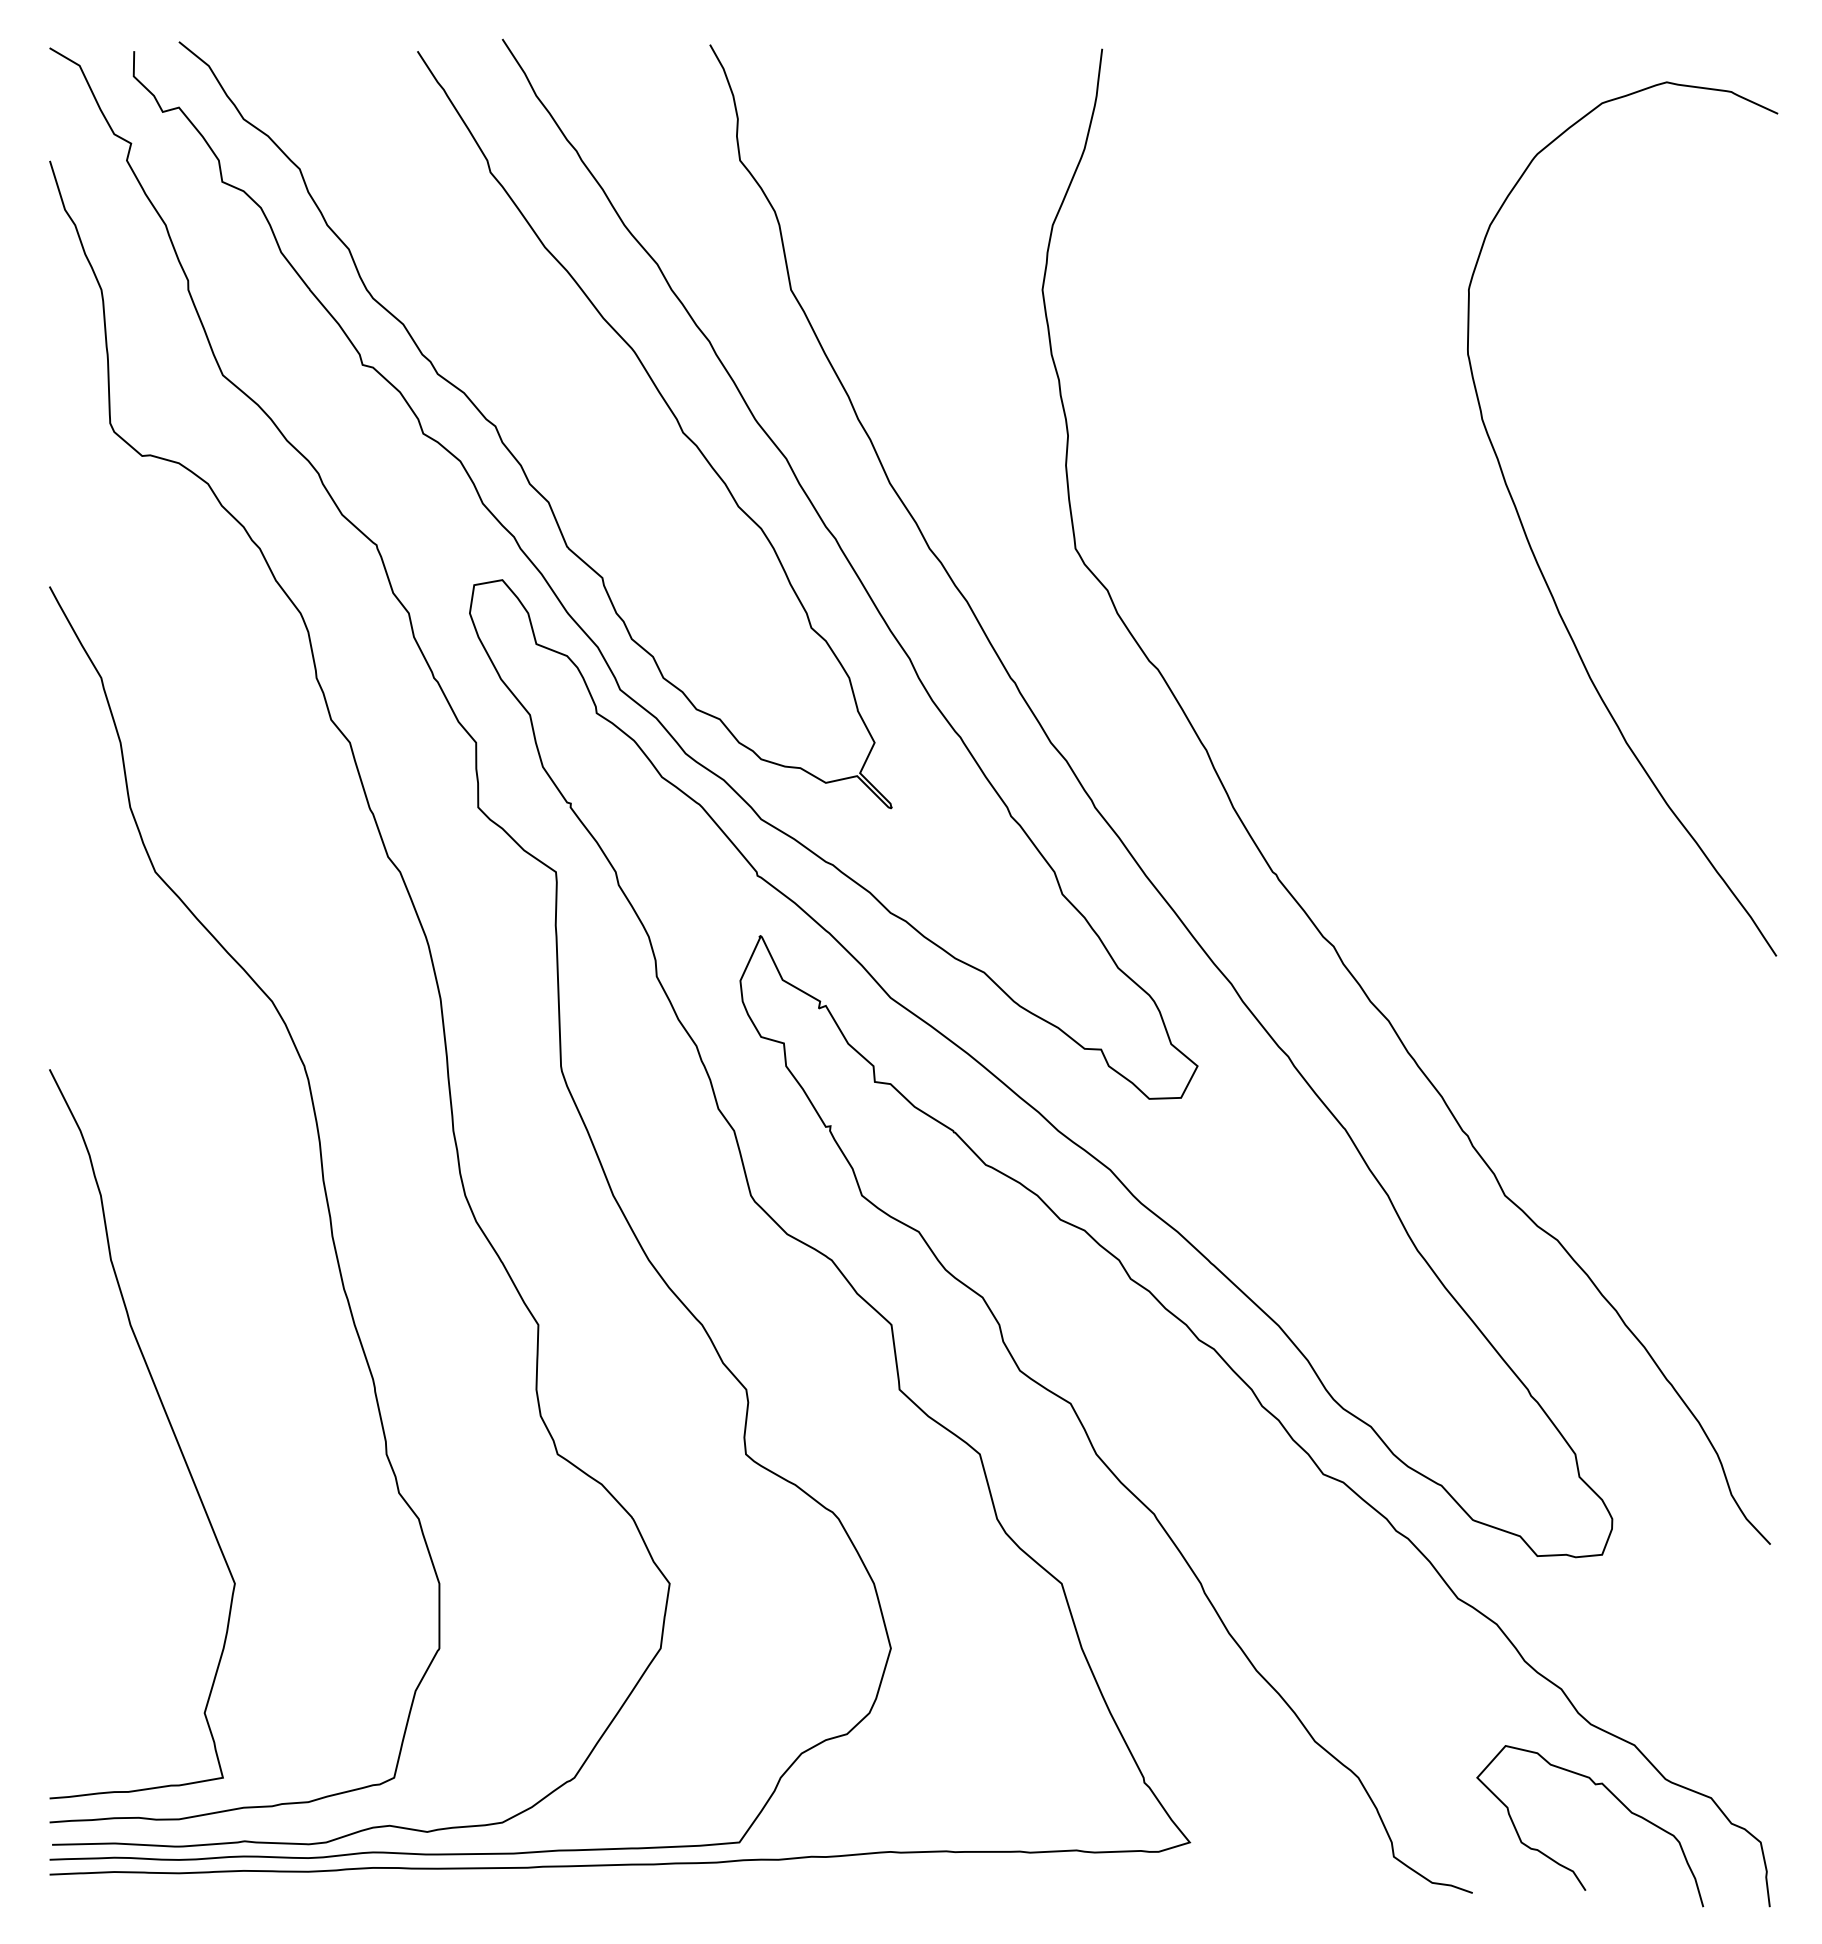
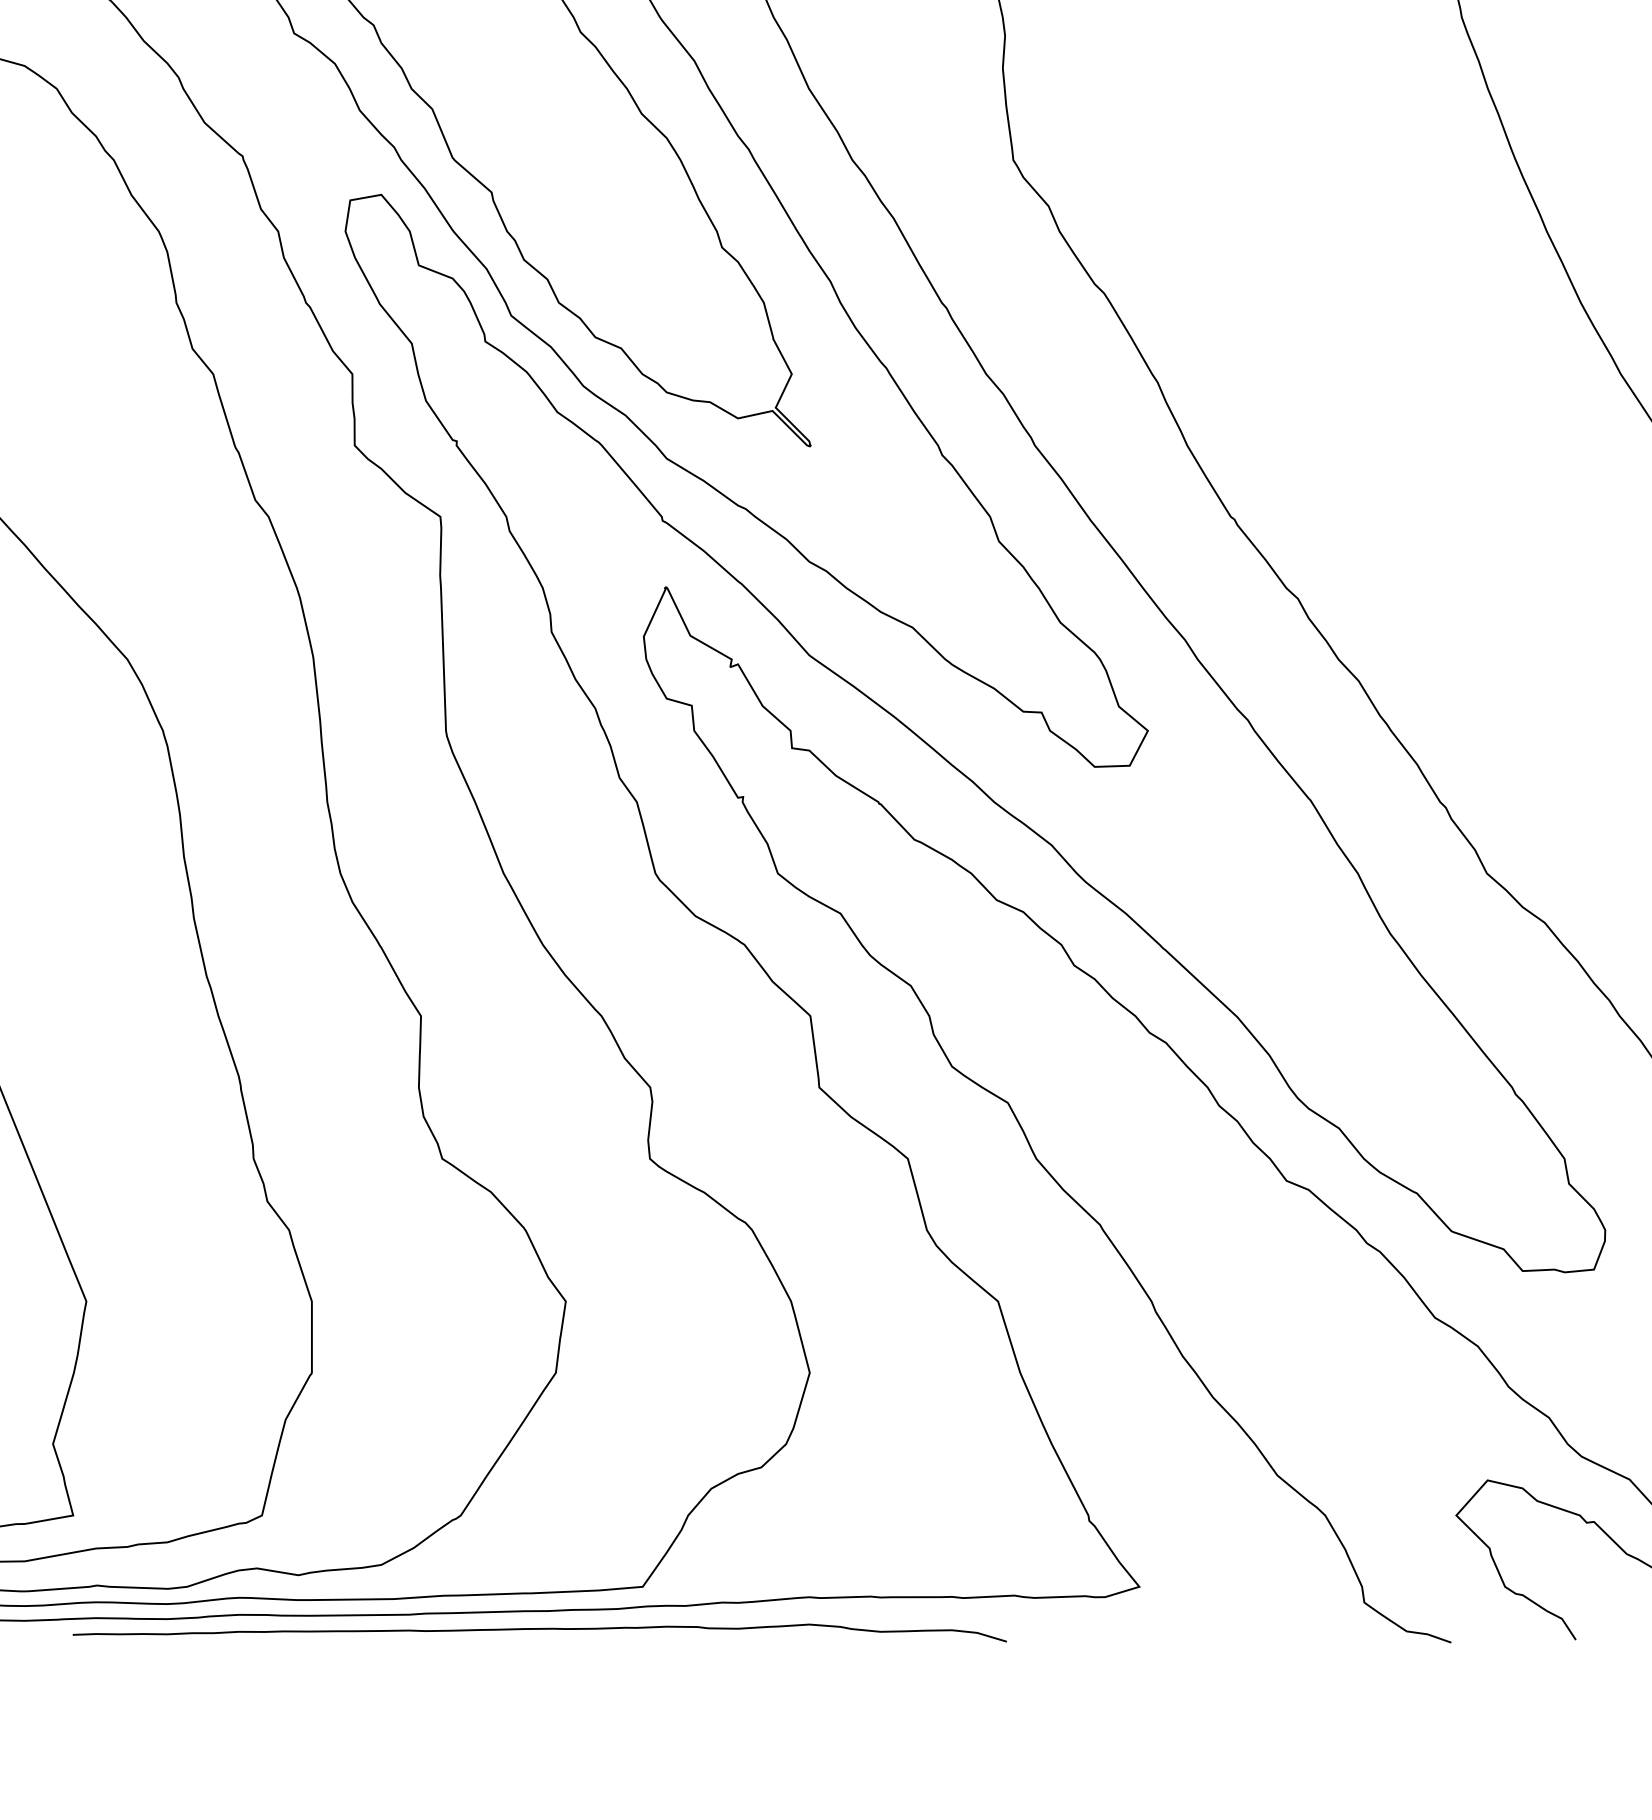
curve: (645, 1881) -> (539, 1629), added

